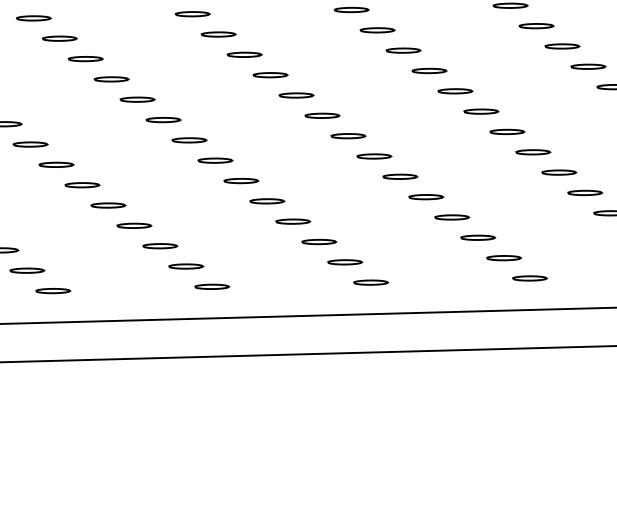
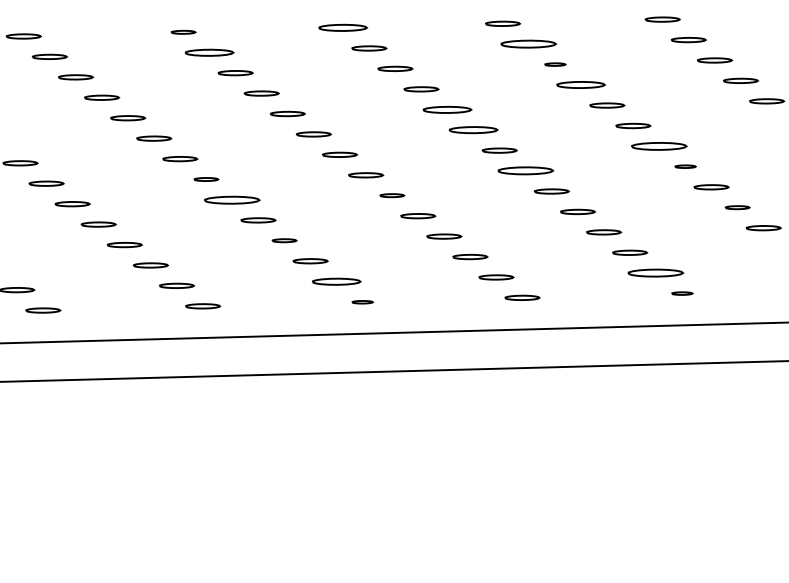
part: (192, 14) -> (343, 28), size x1.4
part: (33, 18) -> (183, 32), size x0.7
part: (378, 30) -> (529, 44), size x1.6
part: (59, 38) -> (209, 52), size x1.4
part: (403, 50) -> (555, 64), size x0.6
part: (429, 71) -> (581, 85), size x1.4
part: (296, 95) -> (447, 109), size x1.4
part: (322, 116) -> (473, 130), size x1.4
part: (507, 132) -> (659, 146), size x1.6
part: (533, 151) -> (685, 166), size x0.6
part: (374, 156) -> (525, 171), size x1.6
part: (56, 164) -> (206, 179), size x0.7
part: (241, 180) -> (392, 195), size x0.7
part: (82, 184) -> (232, 199), size x1.6
part: (584, 192) -> (737, 207), size x0.7
part: (134, 225) -> (284, 240), size x0.7
part: (504, 258) -> (656, 273), size x1.6
part: (186, 266) -> (336, 281), size x1.4
part: (530, 278) -> (682, 293), size x0.6
part: (211, 287) -> (362, 302), size x0.6

